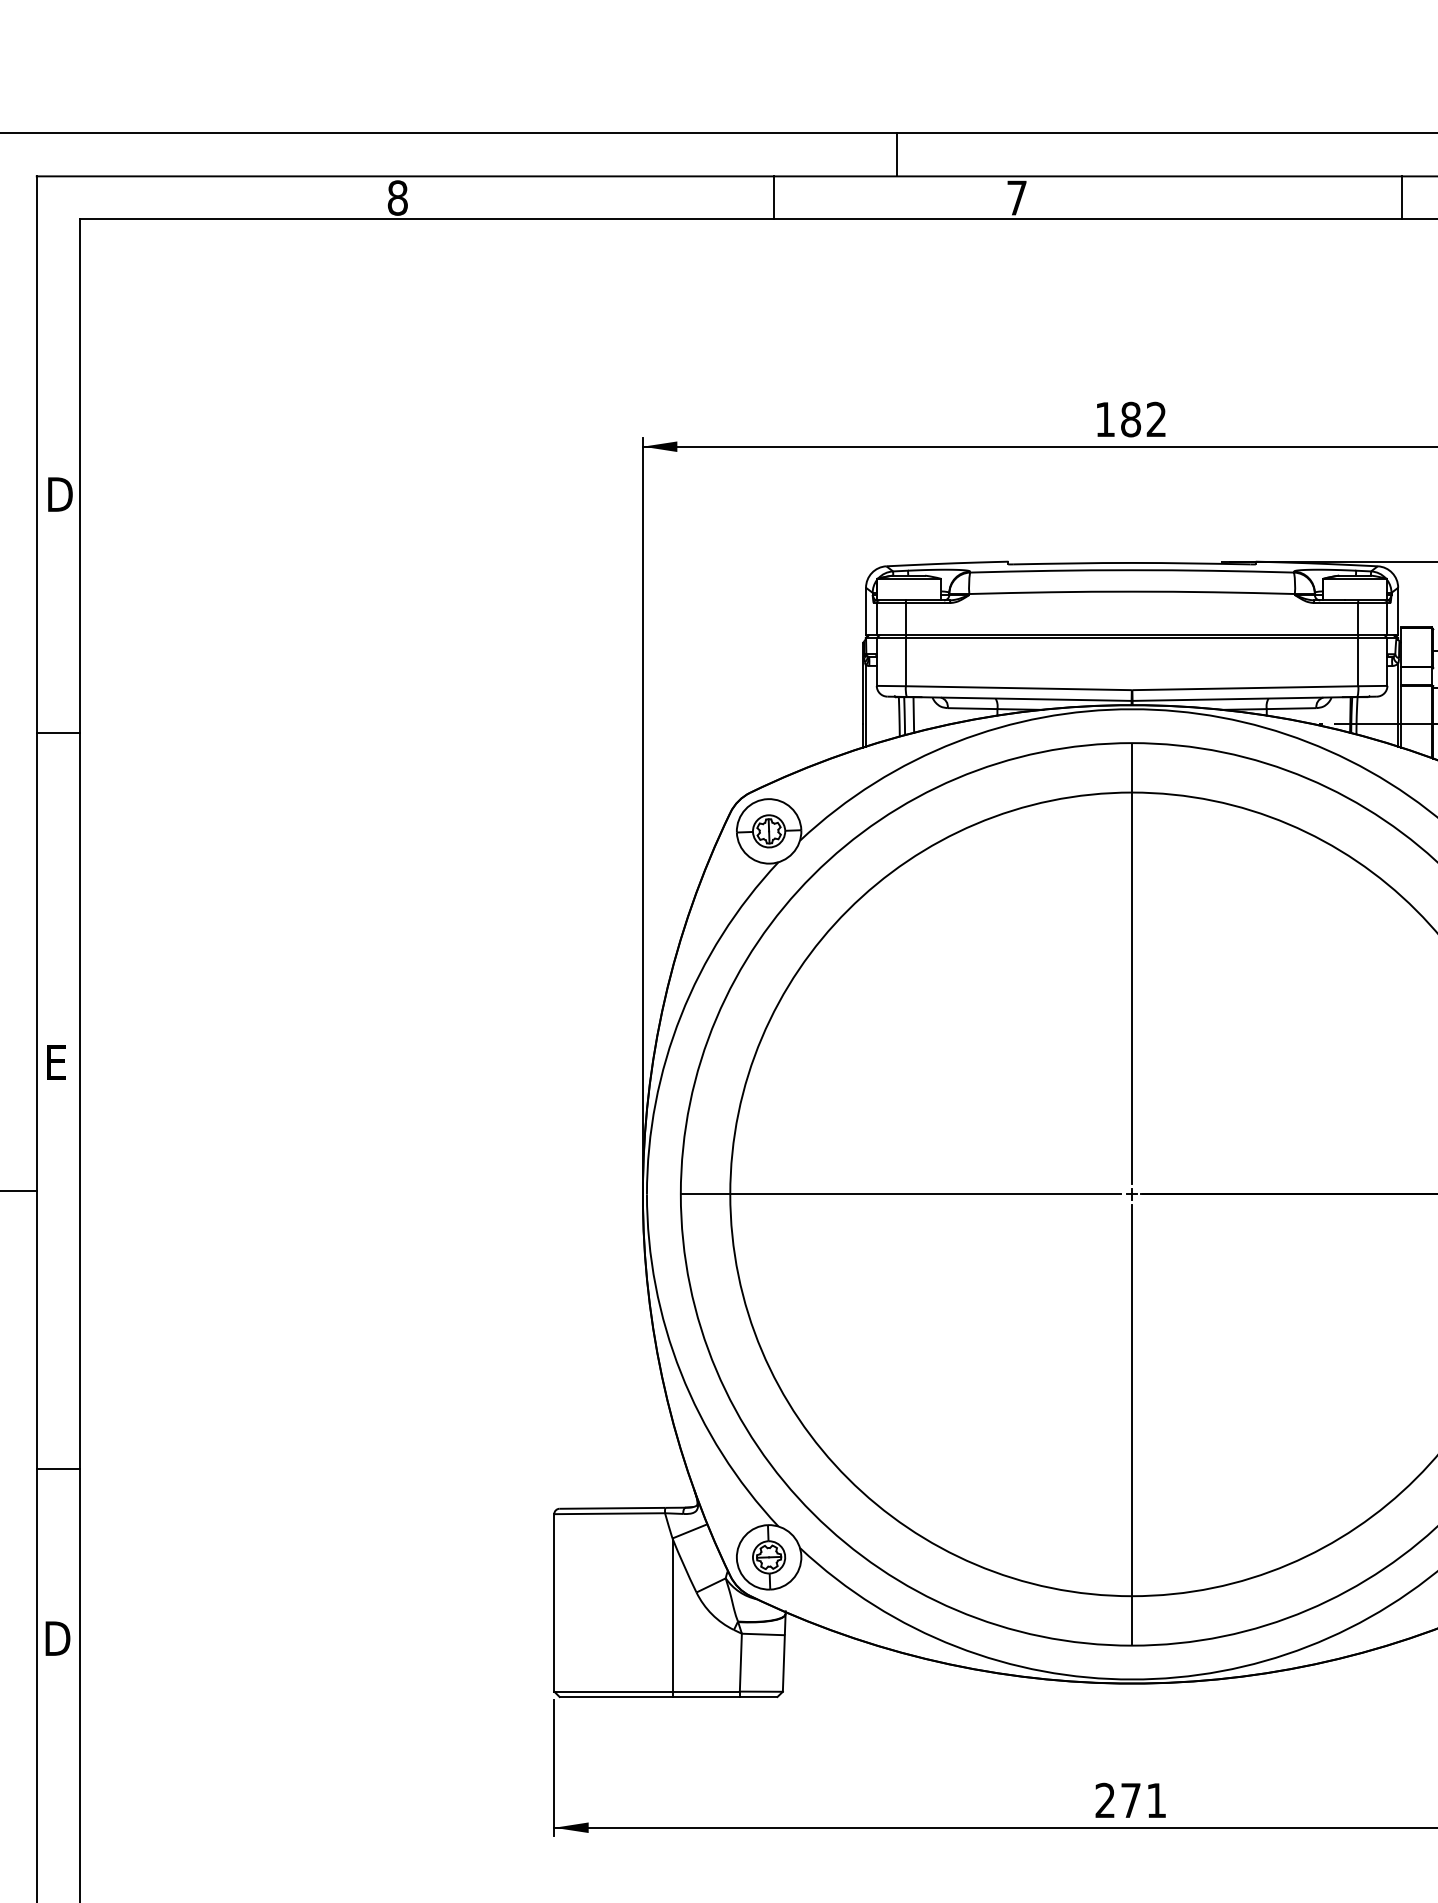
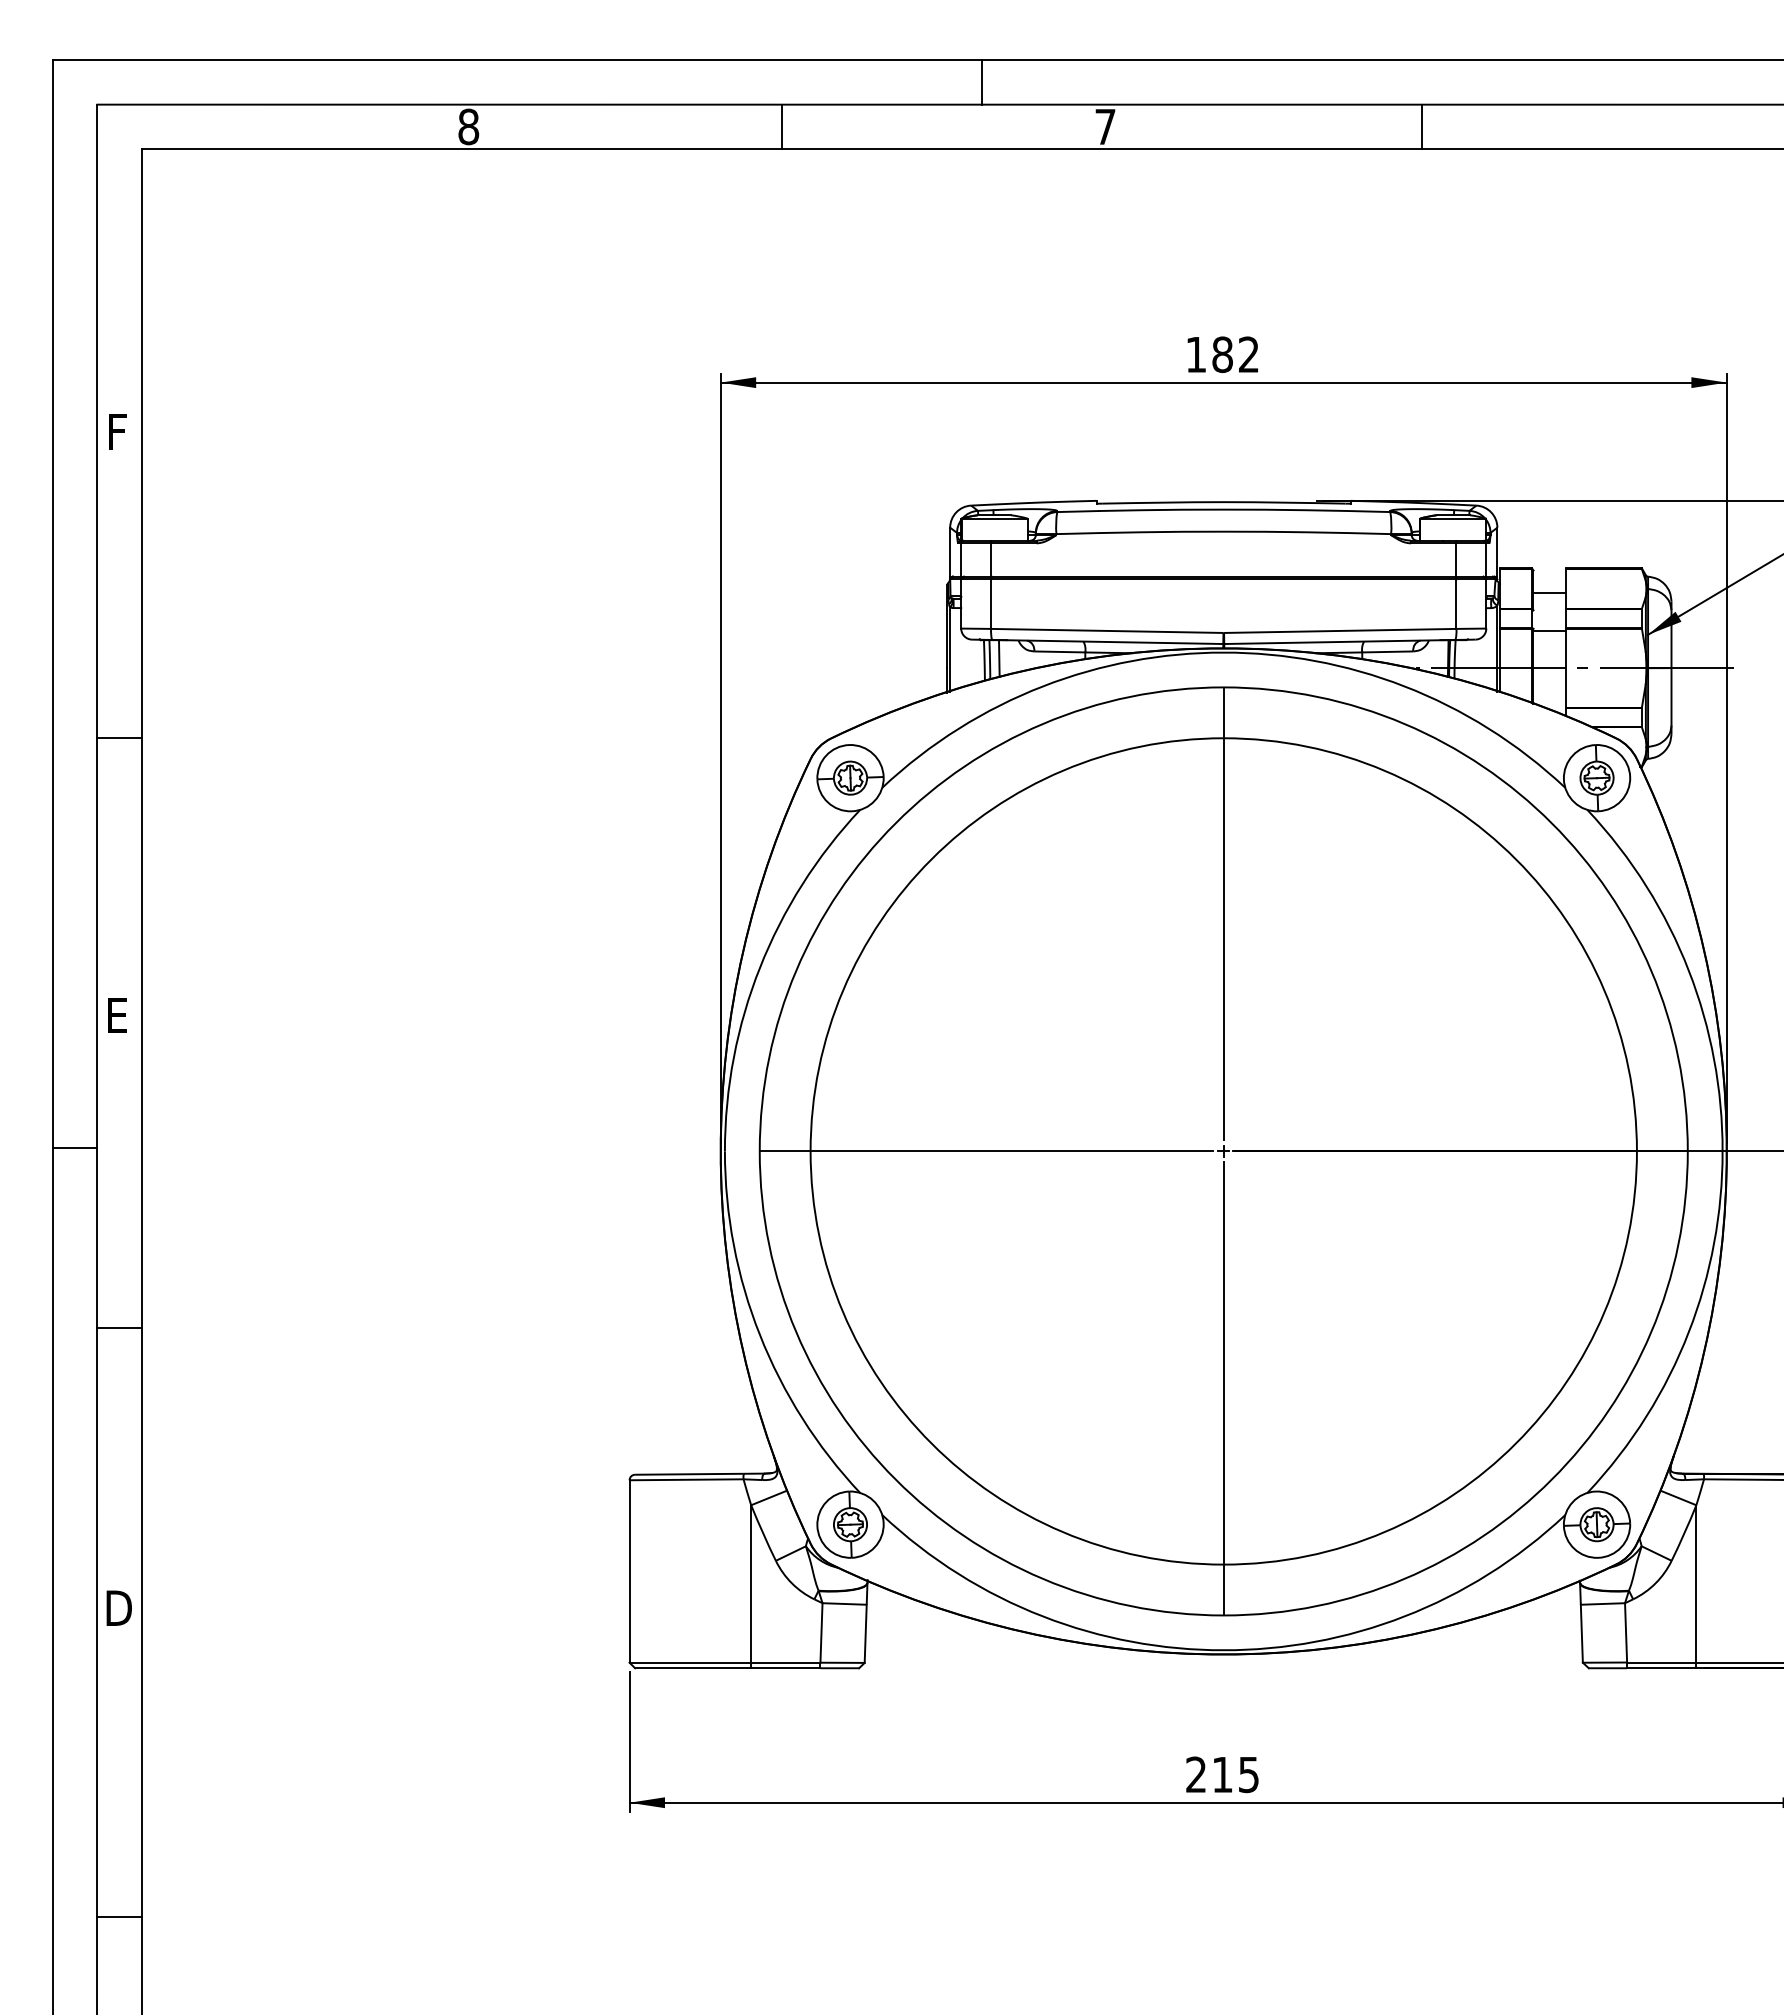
line: (773, 197) -> (781, 126), moved
line: (1401, 197) -> (1421, 126), moved
text: (60, 494) -> (121, 431), D -> F
line: (58, 733) -> (119, 738), moved
line: (58, 1468) -> (119, 1327), moved
text: (1143, 1801) -> (1235, 1775), 271 -> 215

